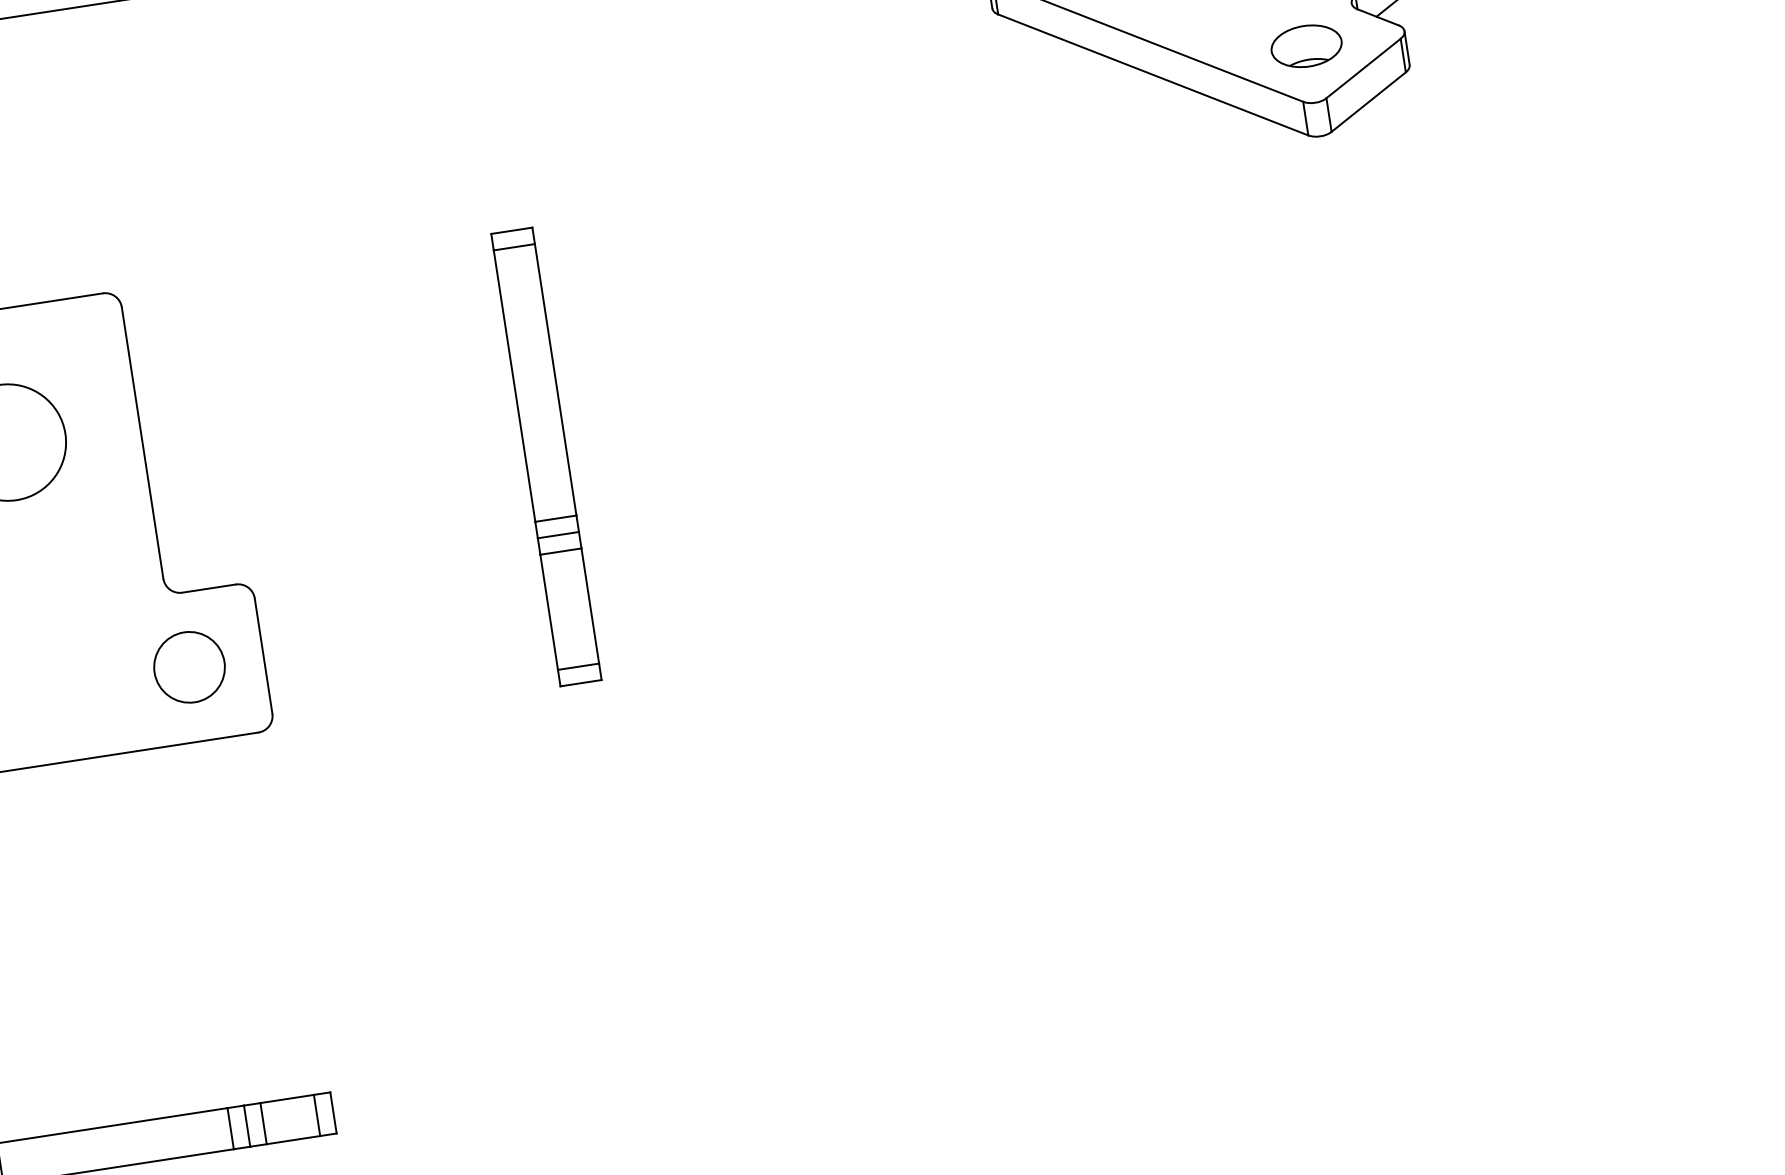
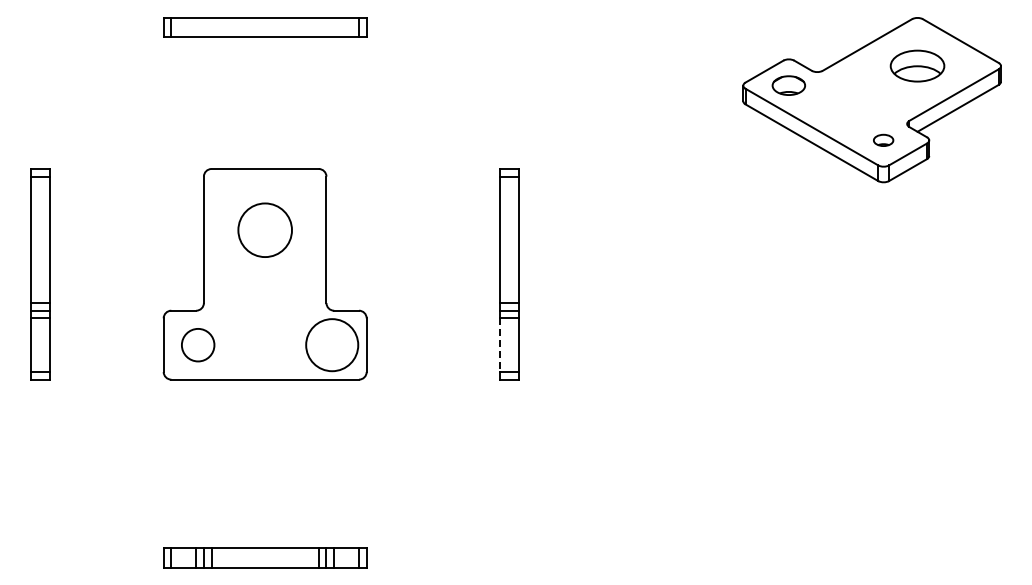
part: (1306, 46) -> (883, 140), size x0.6
line: (548, 613) -> (499, 345), solid -> dashed
circle: (187, 666) -> (331, 344), size x1.6

